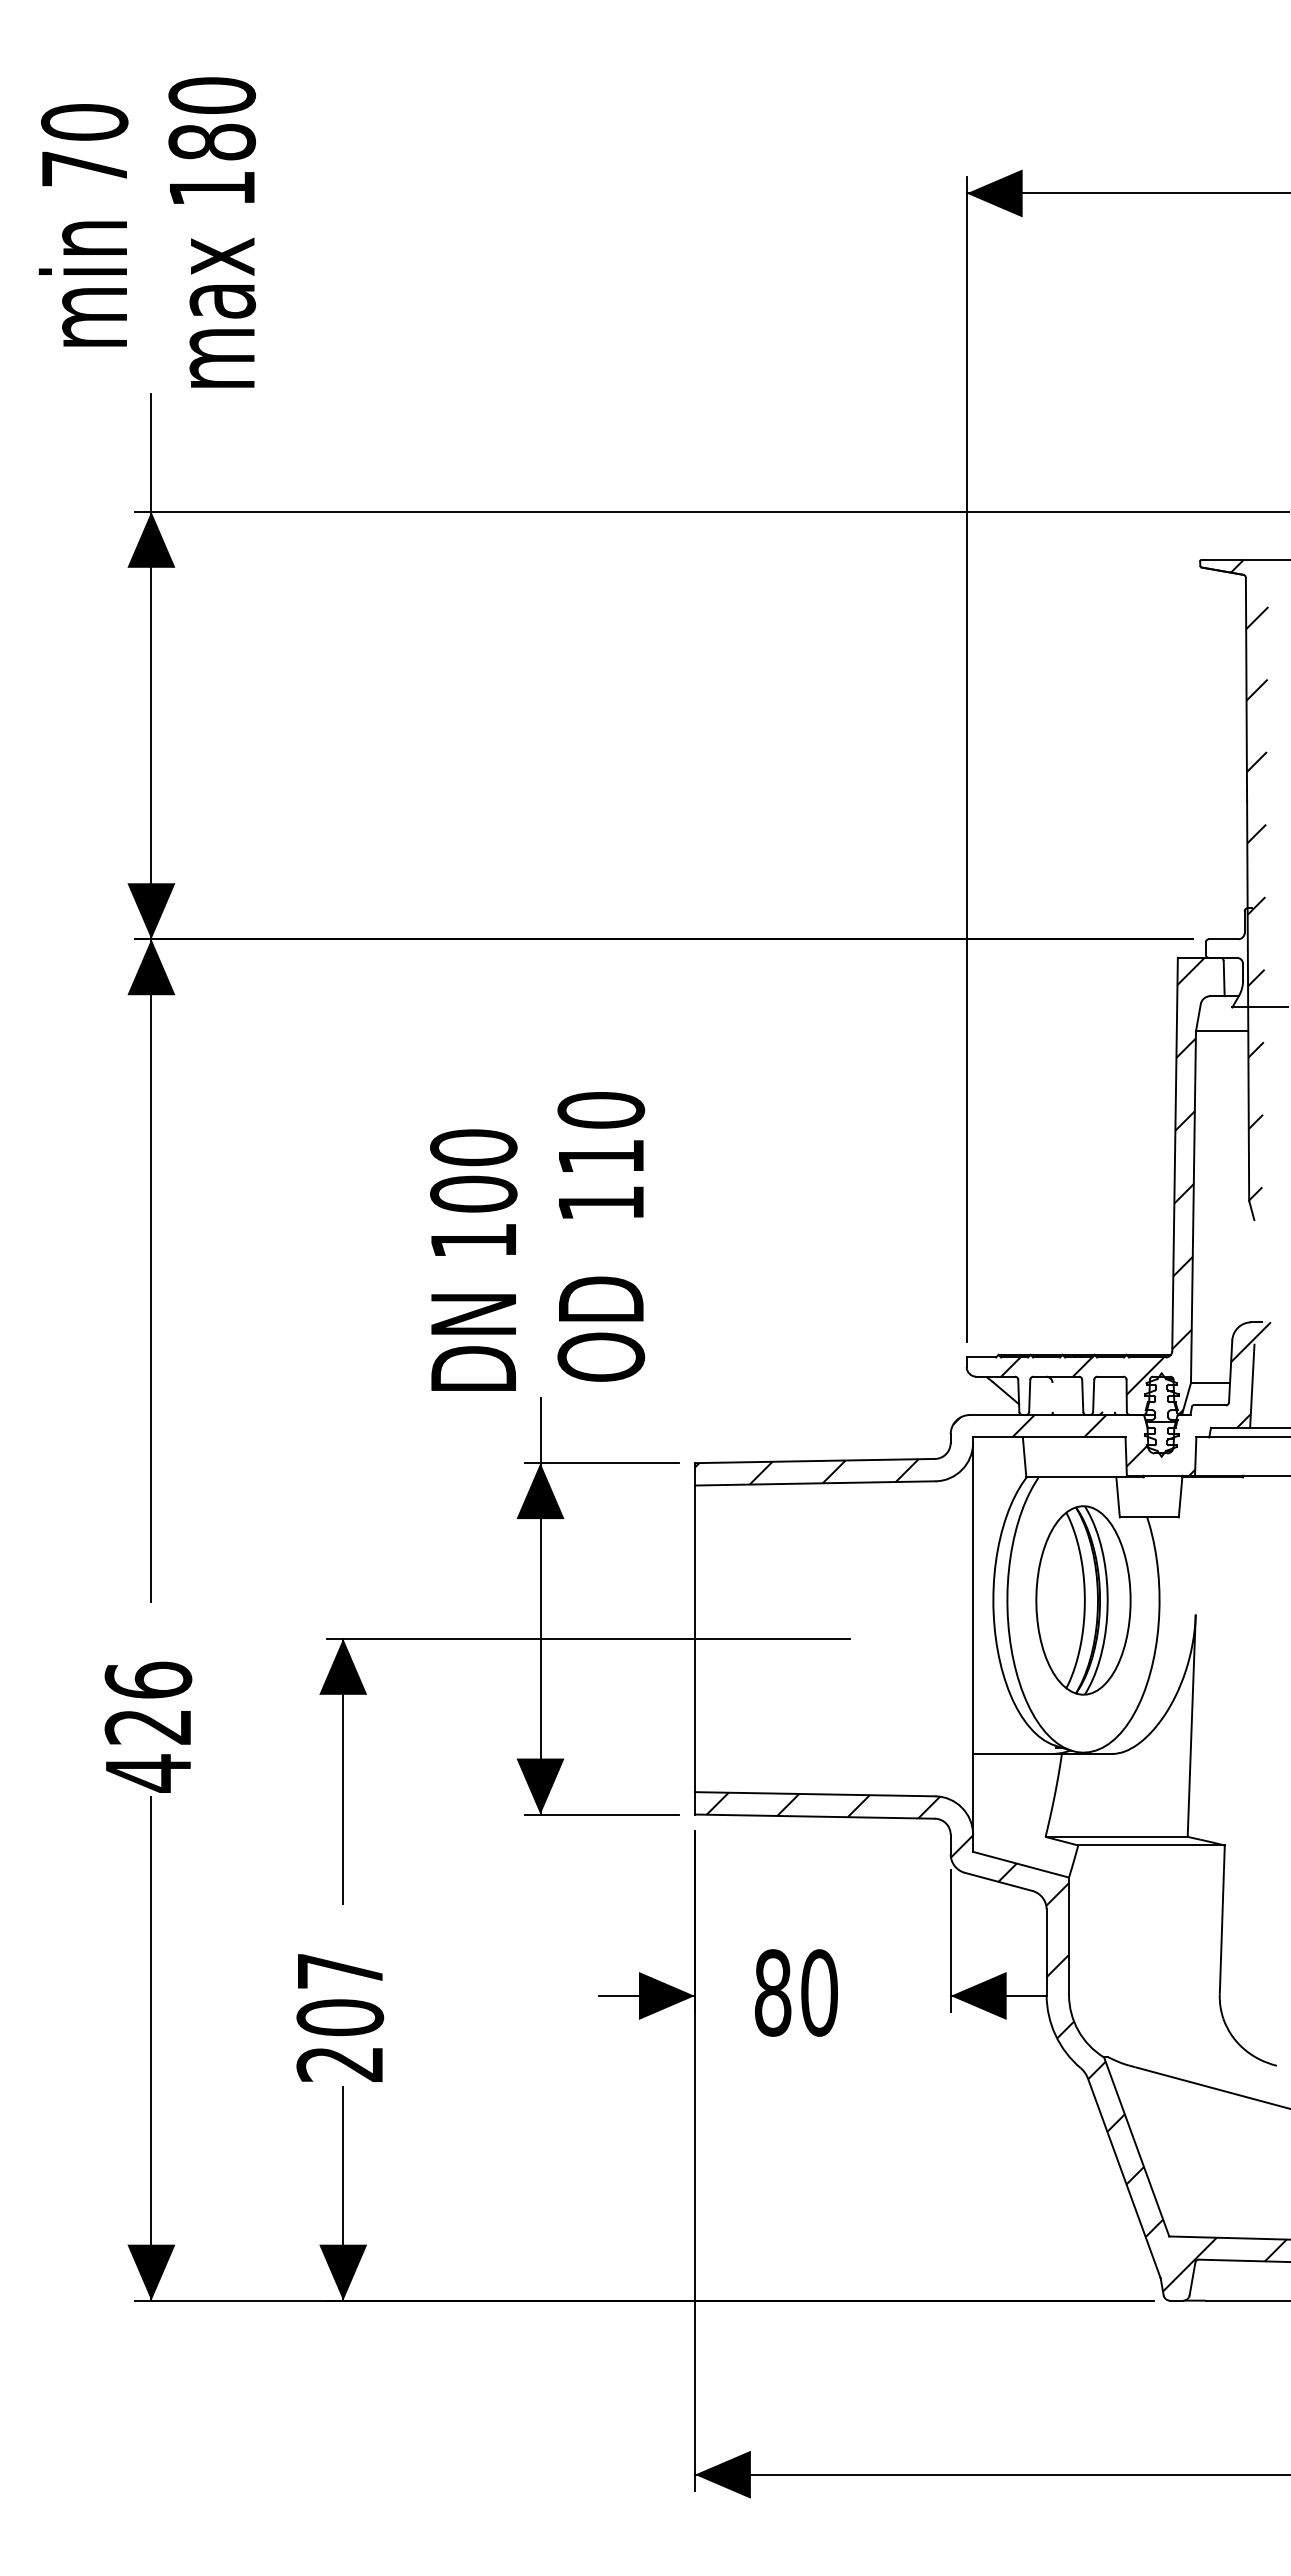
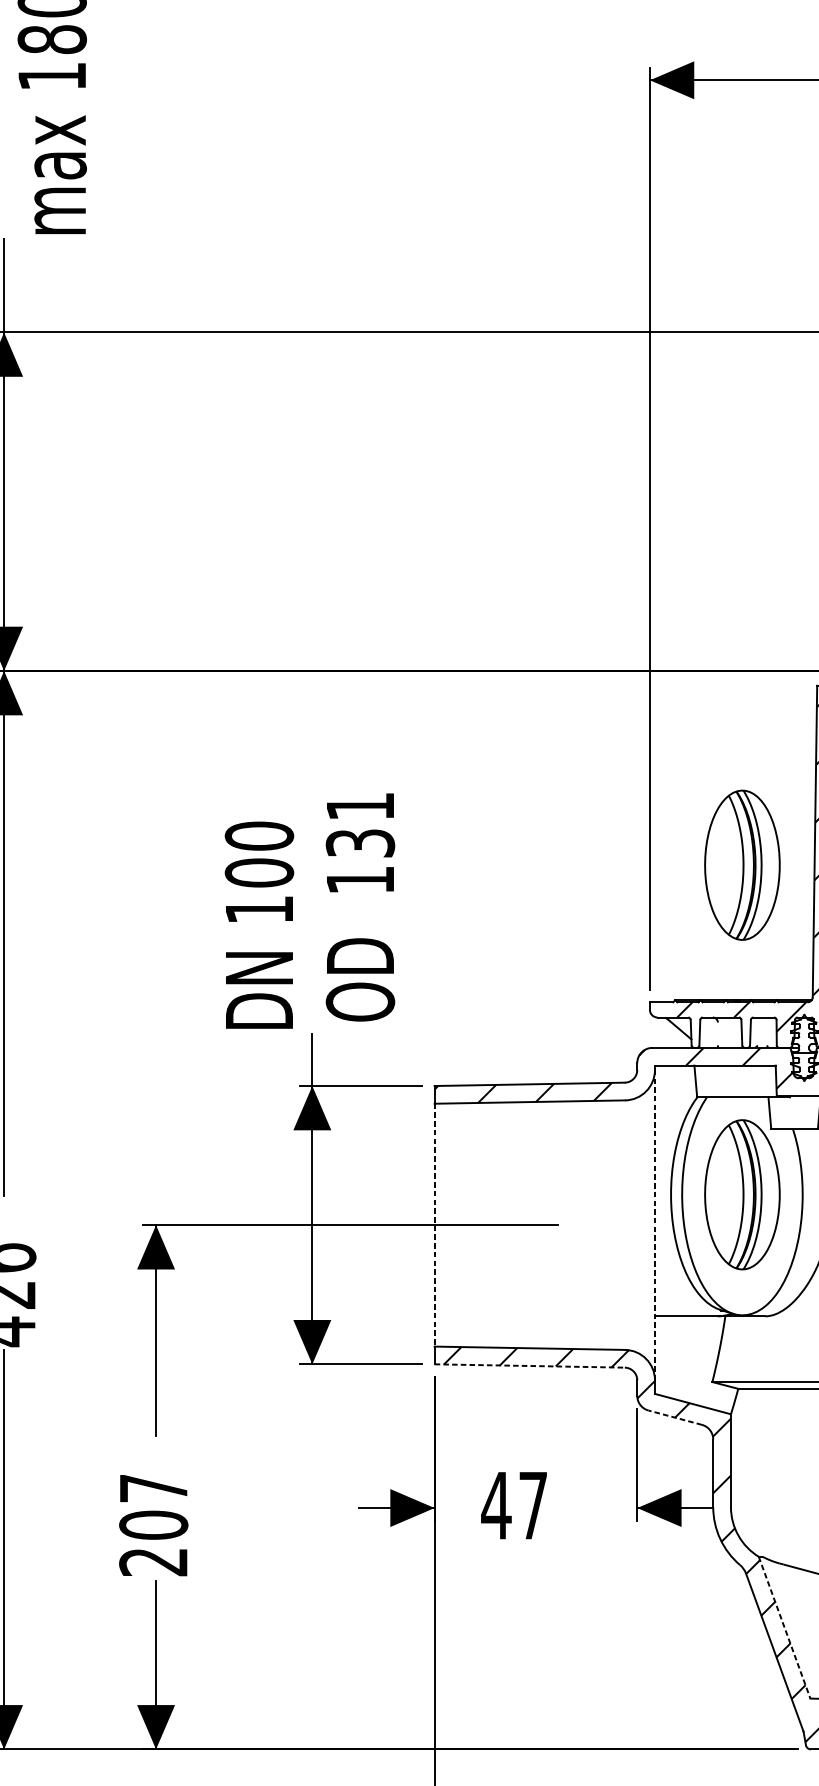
text: (601, 1133) -> (360, 824), 110 -> 131
part: (1083, 1184) -> (742, 865), added
line: (973, 1638) -> (655, 1224), solid -> dashed
line: (694, 1639) -> (434, 1225), solid -> dashed
line: (815, 1816) -> (530, 1365), solid -> dashed
line: (998, 1881) -> (675, 1417), solid -> dashed
text: (795, 1992) -> (514, 1505), 80 -> 47
line: (1136, 2147) -> (784, 1628), solid -> dashed

